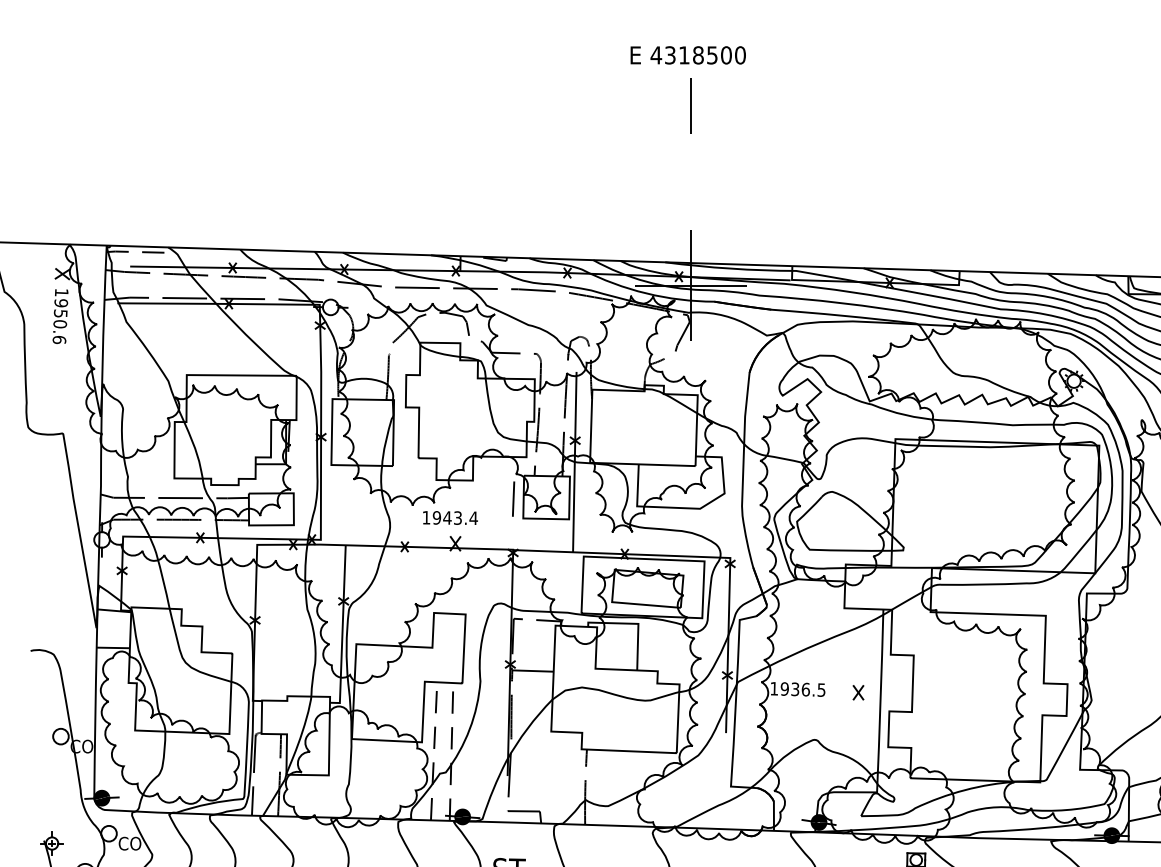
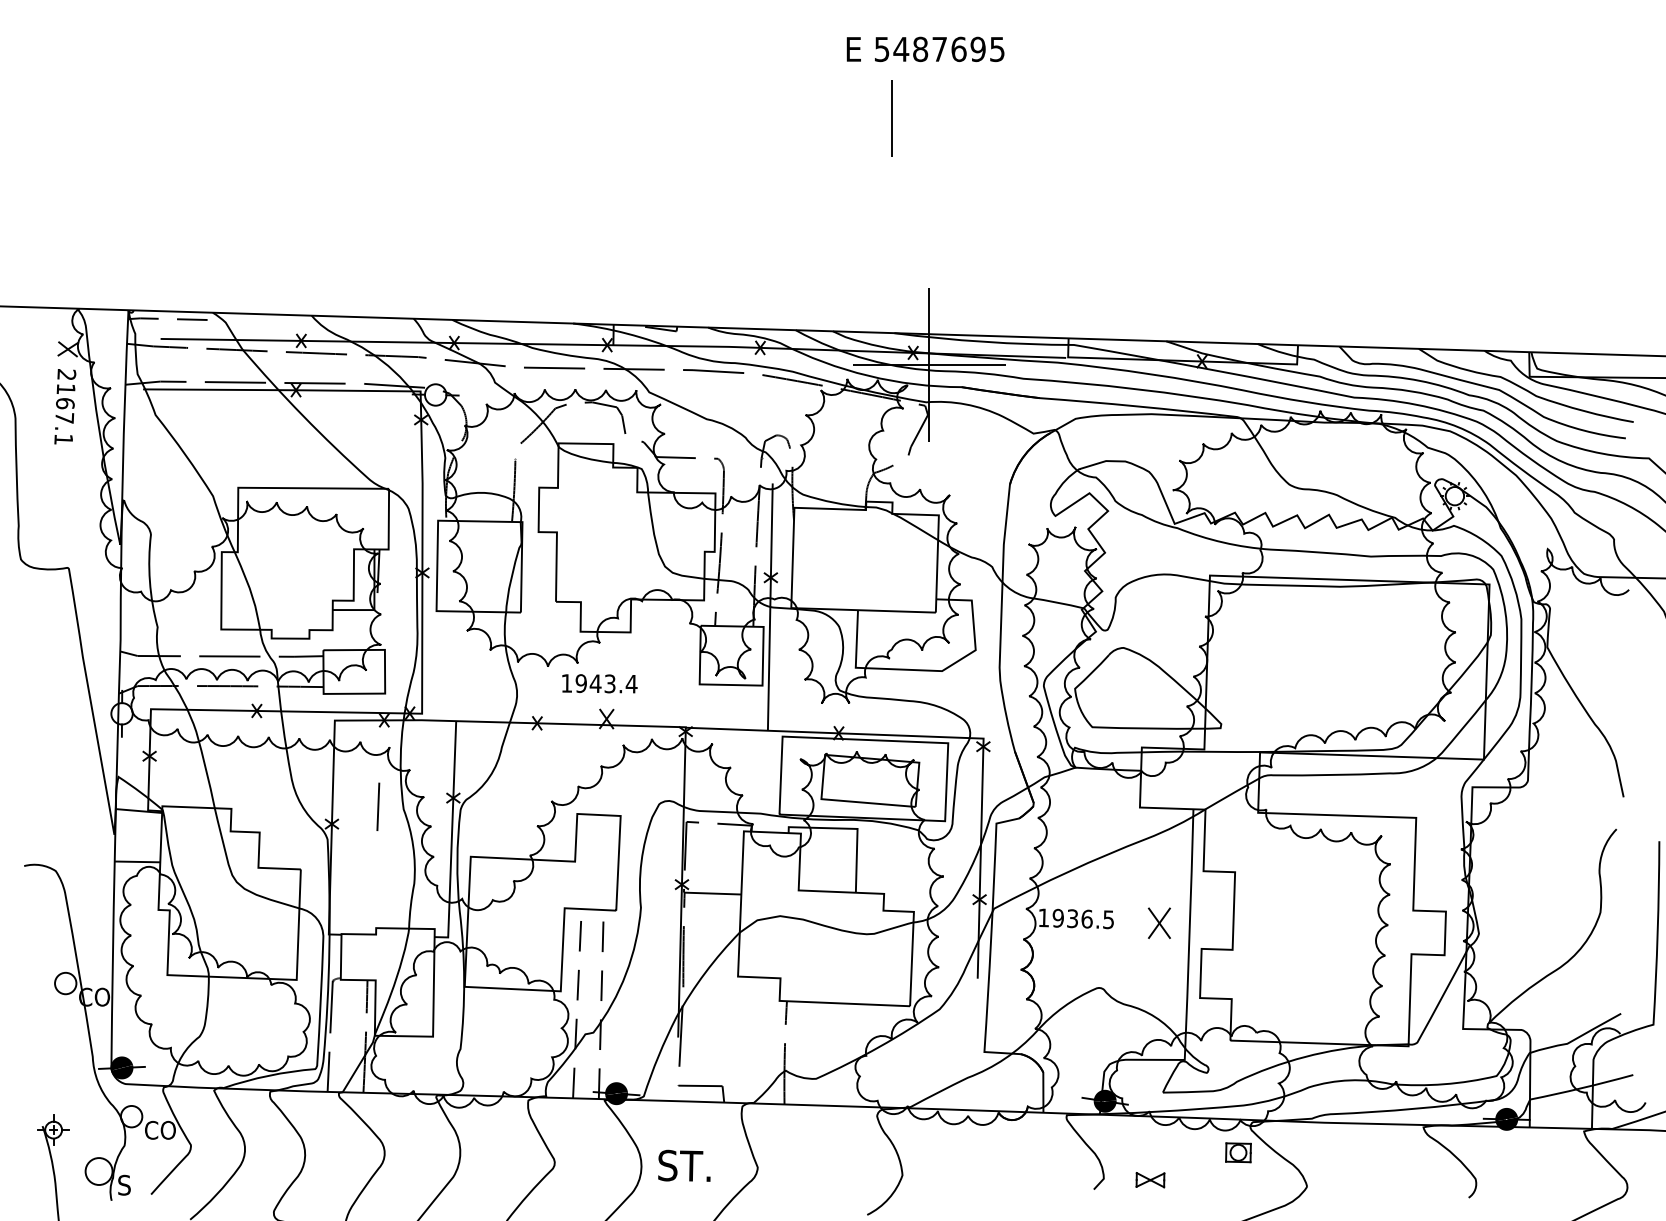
text: (698, 55) -> (939, 49), 4318500 -> 5487695
line: (690, 105) -> (891, 118), moved
text: (60, 316) -> (65, 407), 1950.6 -> 2167.1
line: (513, 498) -> (378, 806), moved
part: (857, 692) -> (1158, 923), size x1.6

